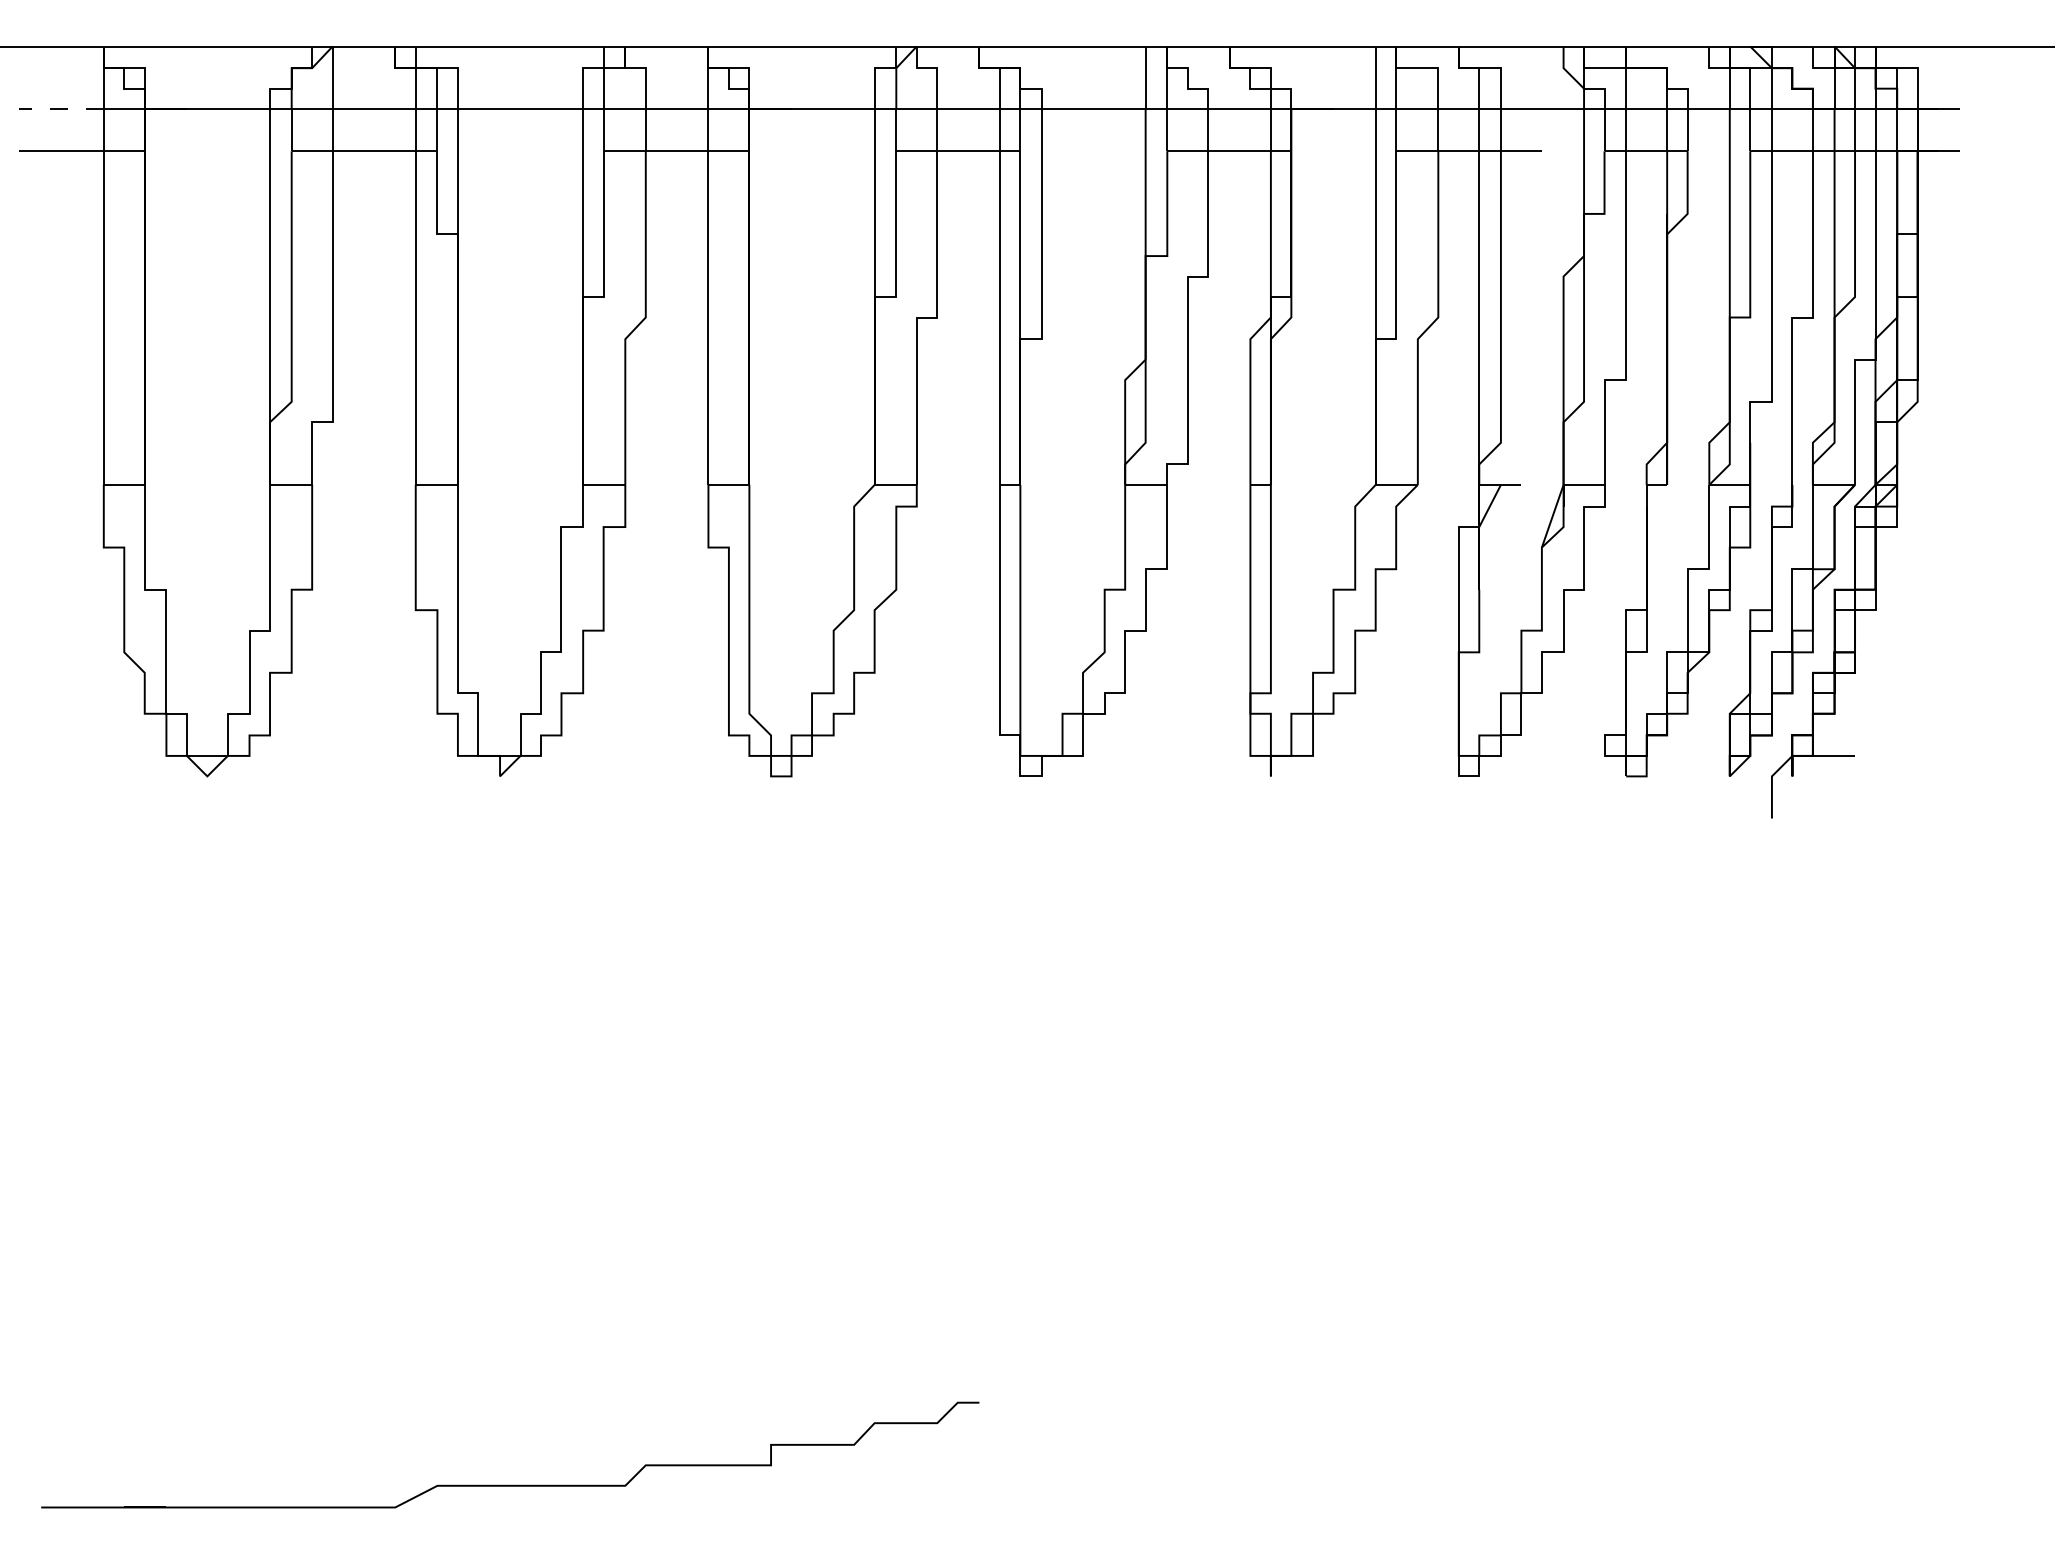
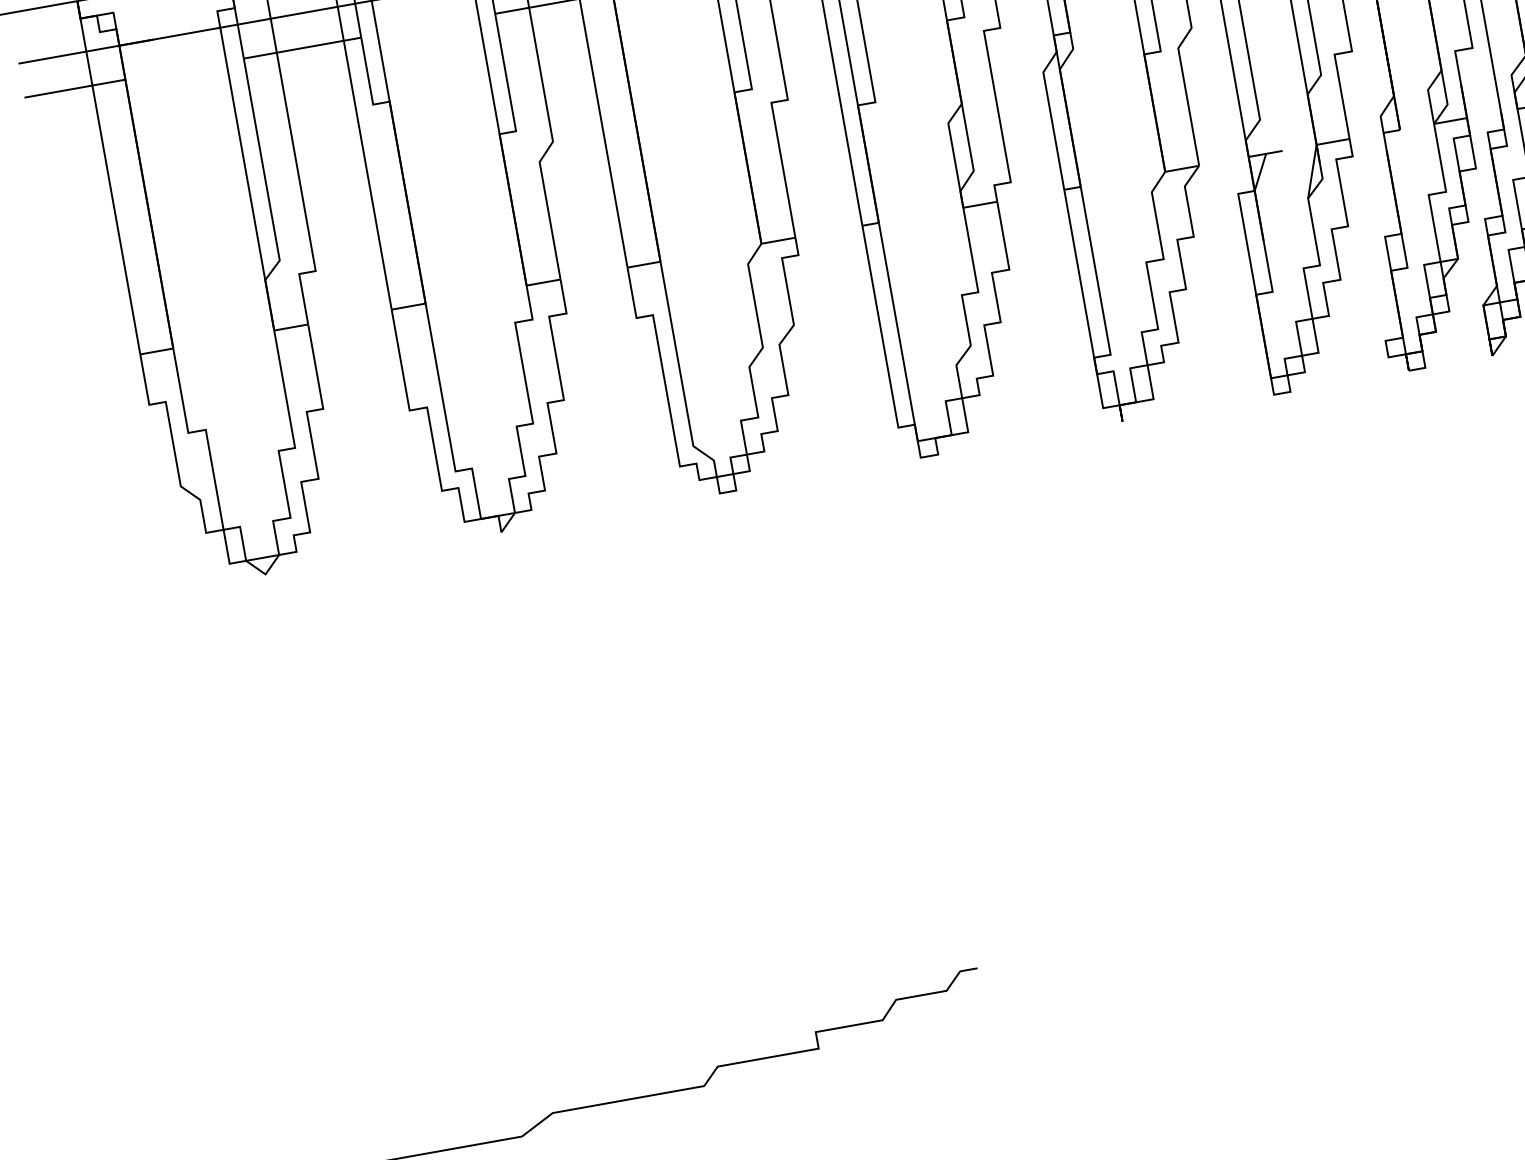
line: (61, 109) -> (52, 57), dashed -> solid

